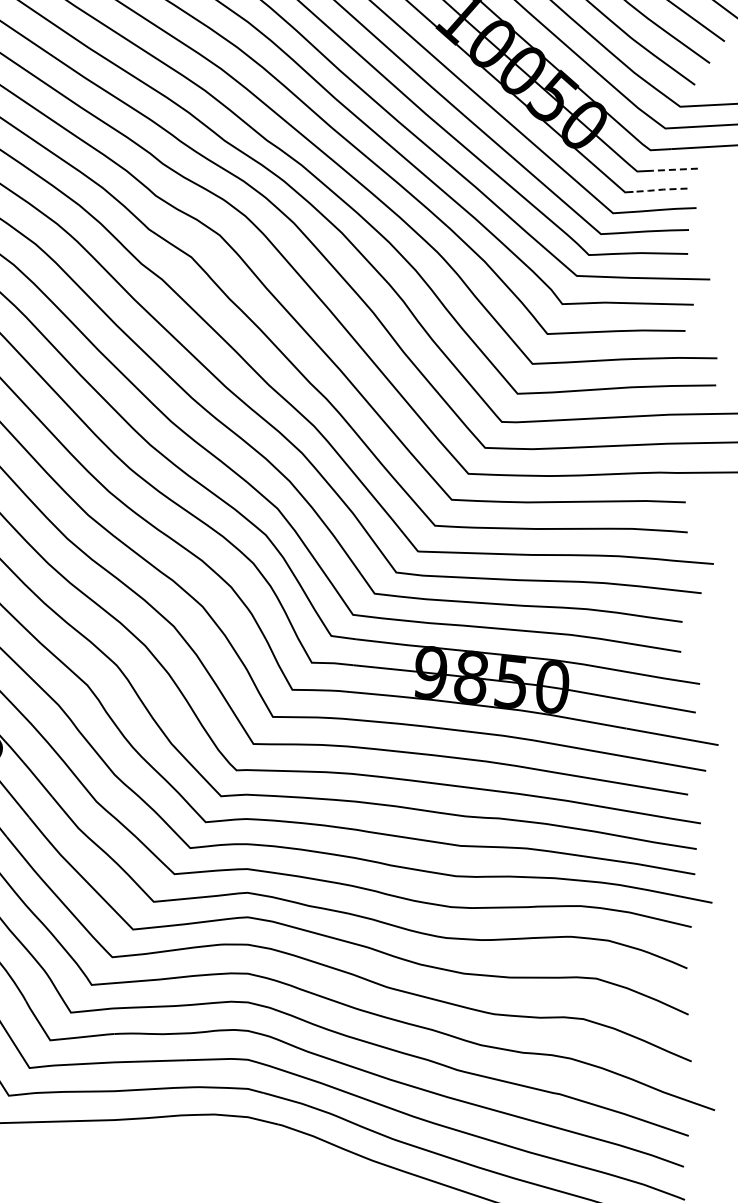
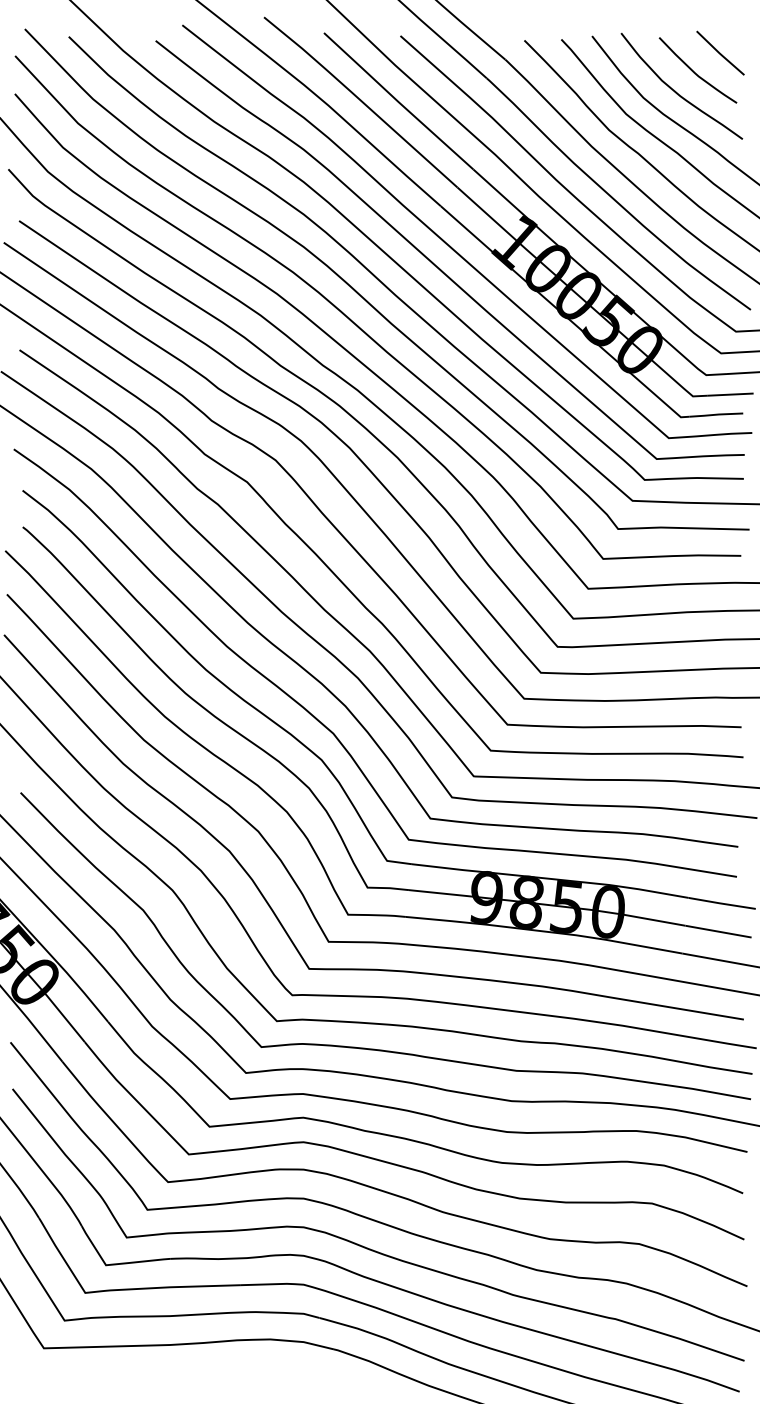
line: (674, 169) -> (730, 394), dashed -> solid
line: (659, 189) -> (715, 414), dashed -> solid

